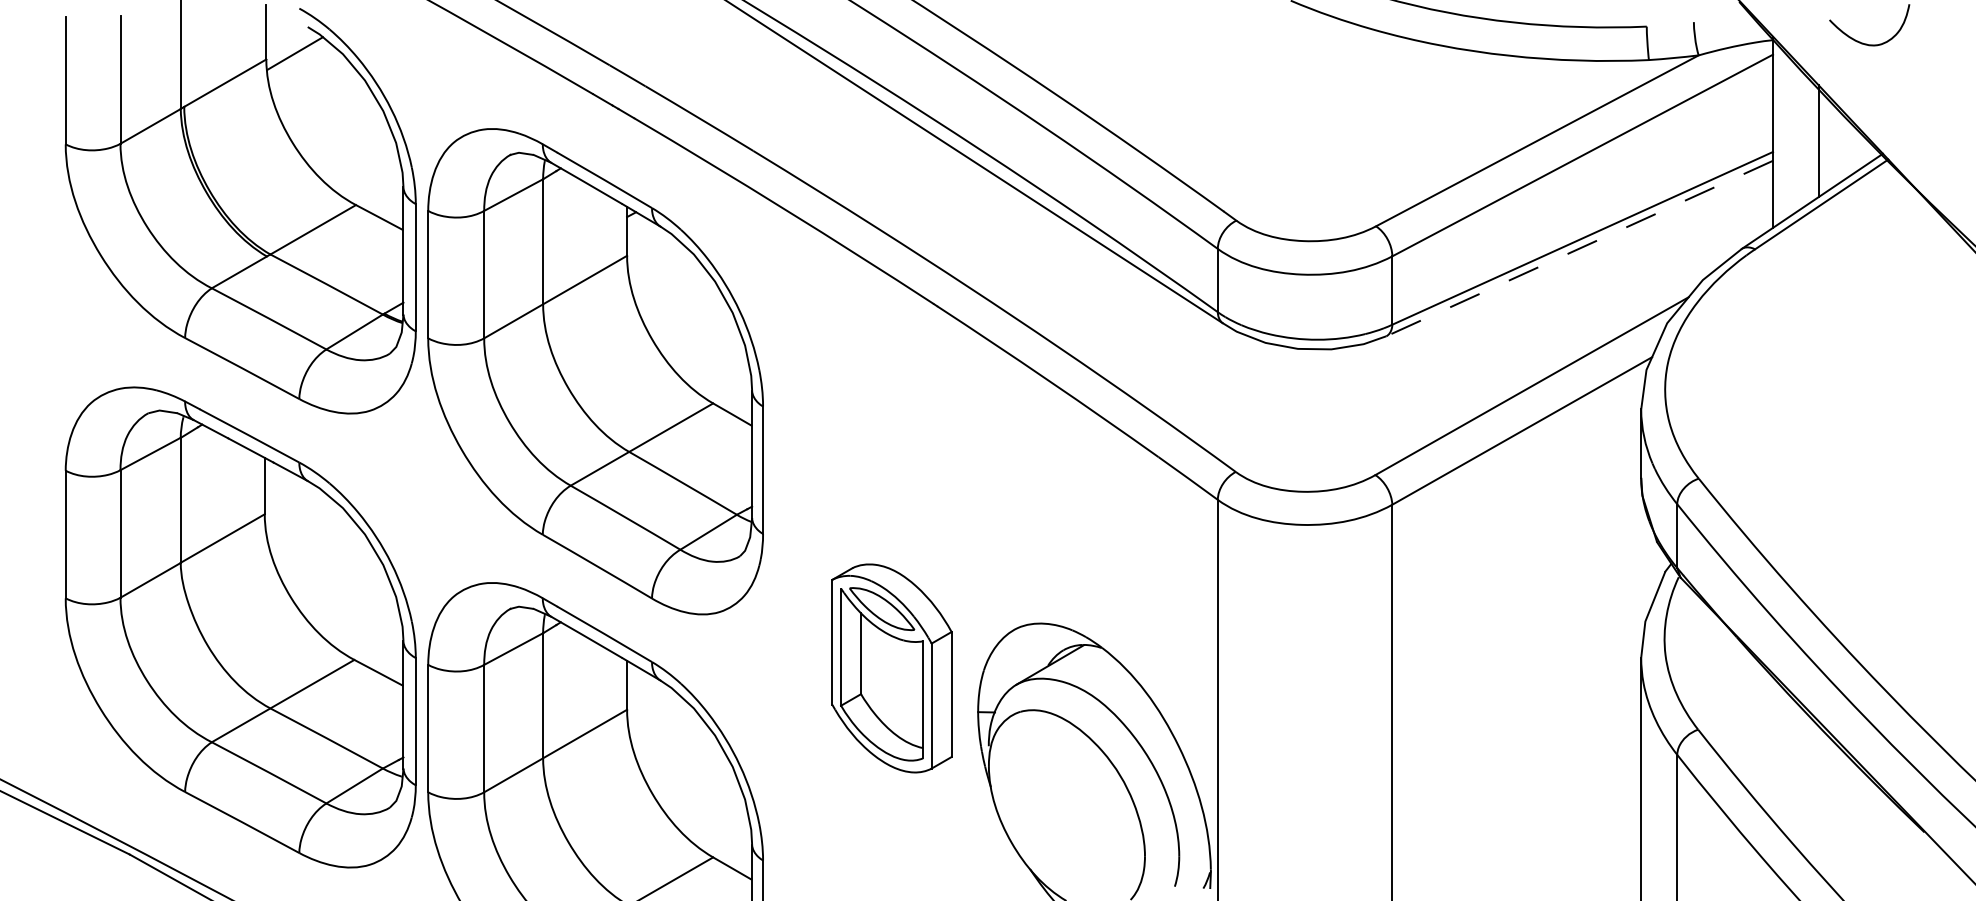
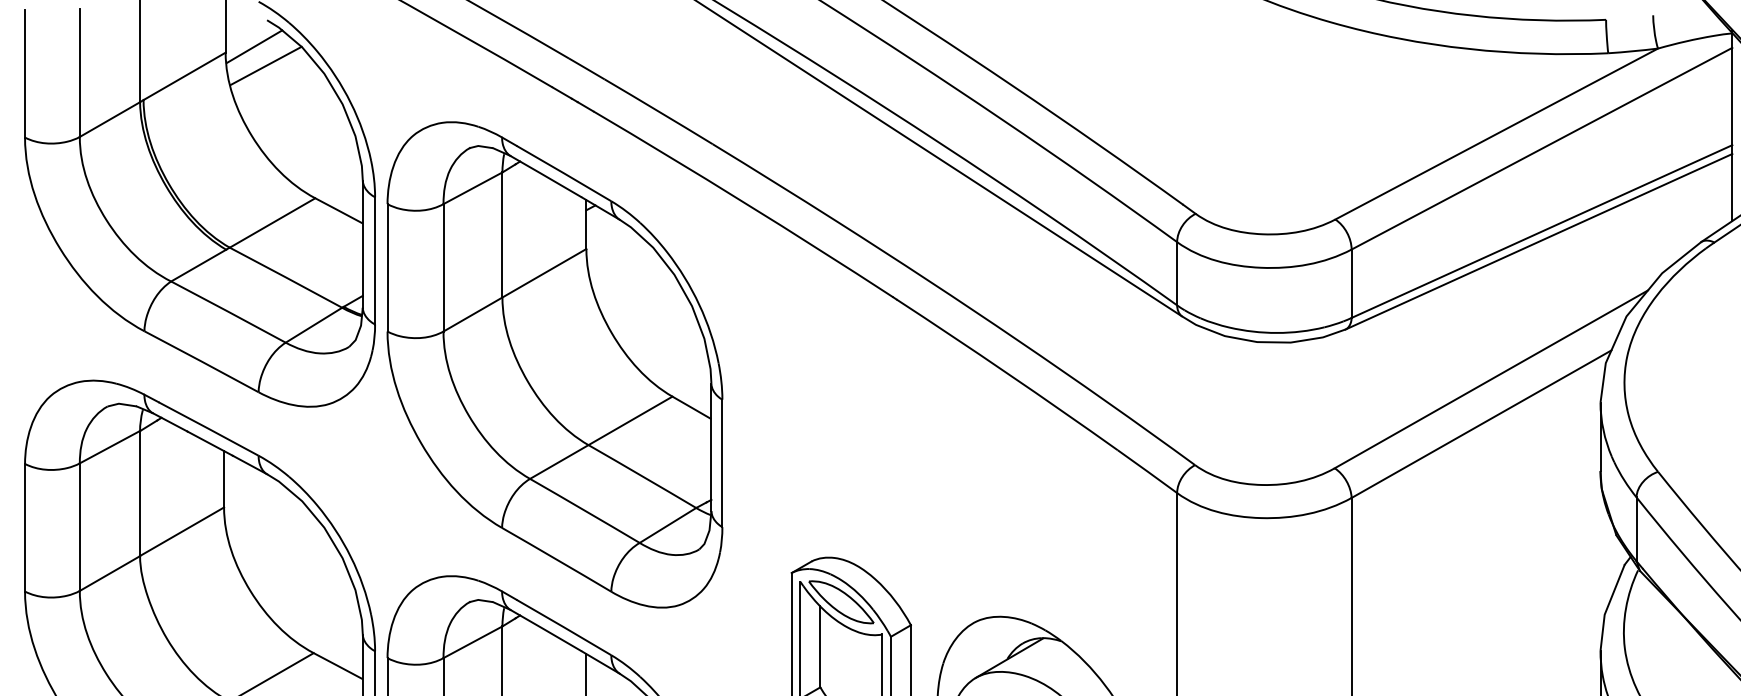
line: (306, 72) -> (265, 65), added
line: (1579, 248) -> (1538, 241), dashed -> solid

